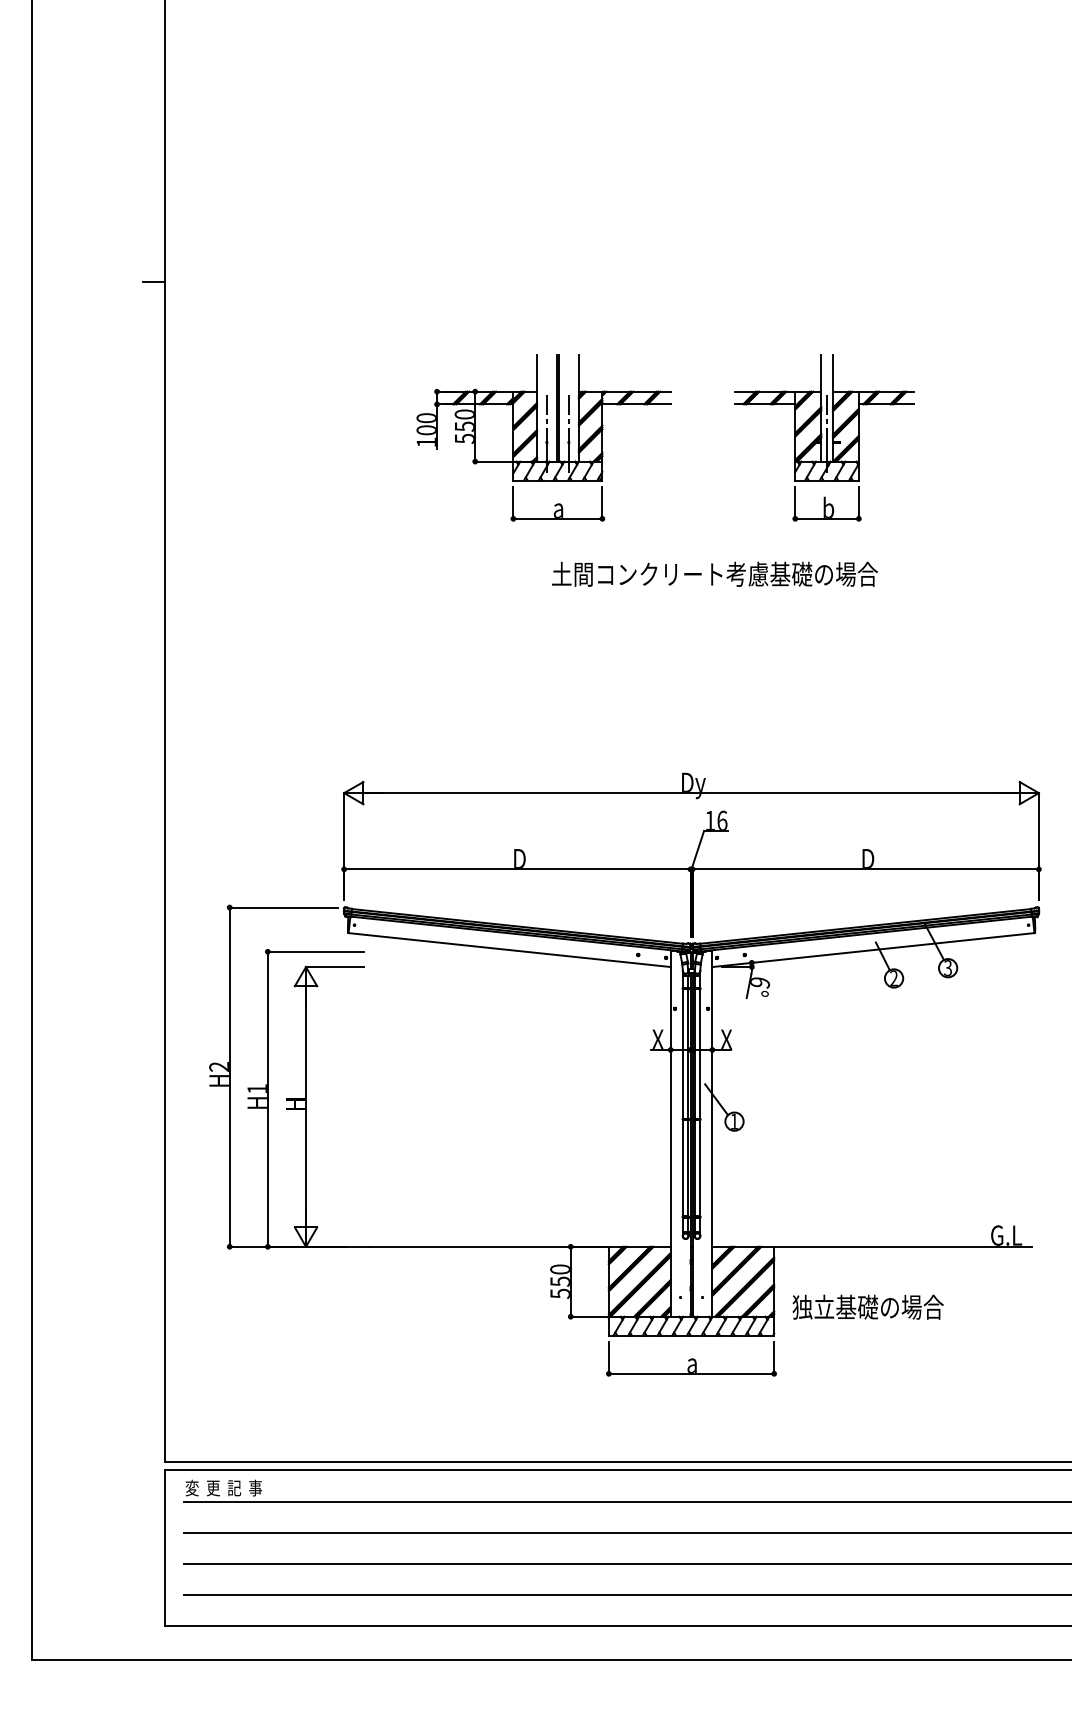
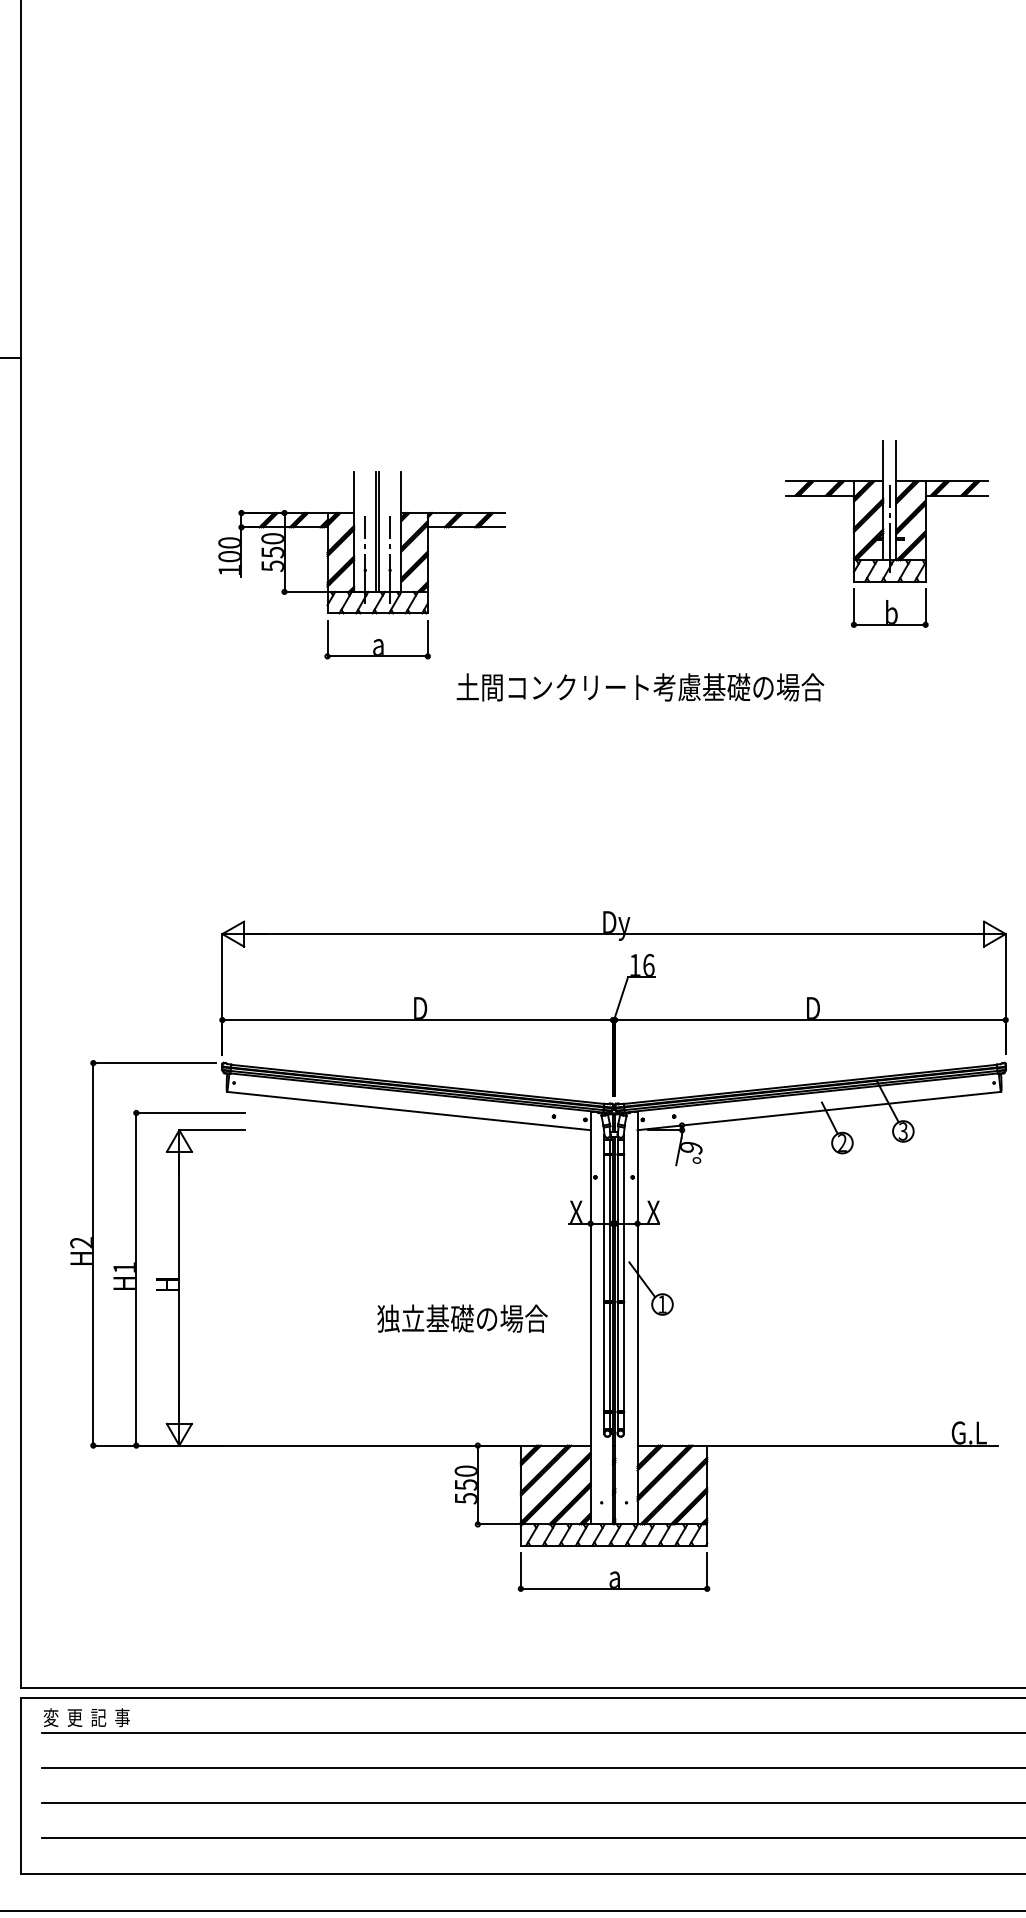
part: (543, 437) -> (361, 564), moved
part: (824, 437) -> (886, 533), moved
text: (867, 1306) -> (461, 1317), moved

